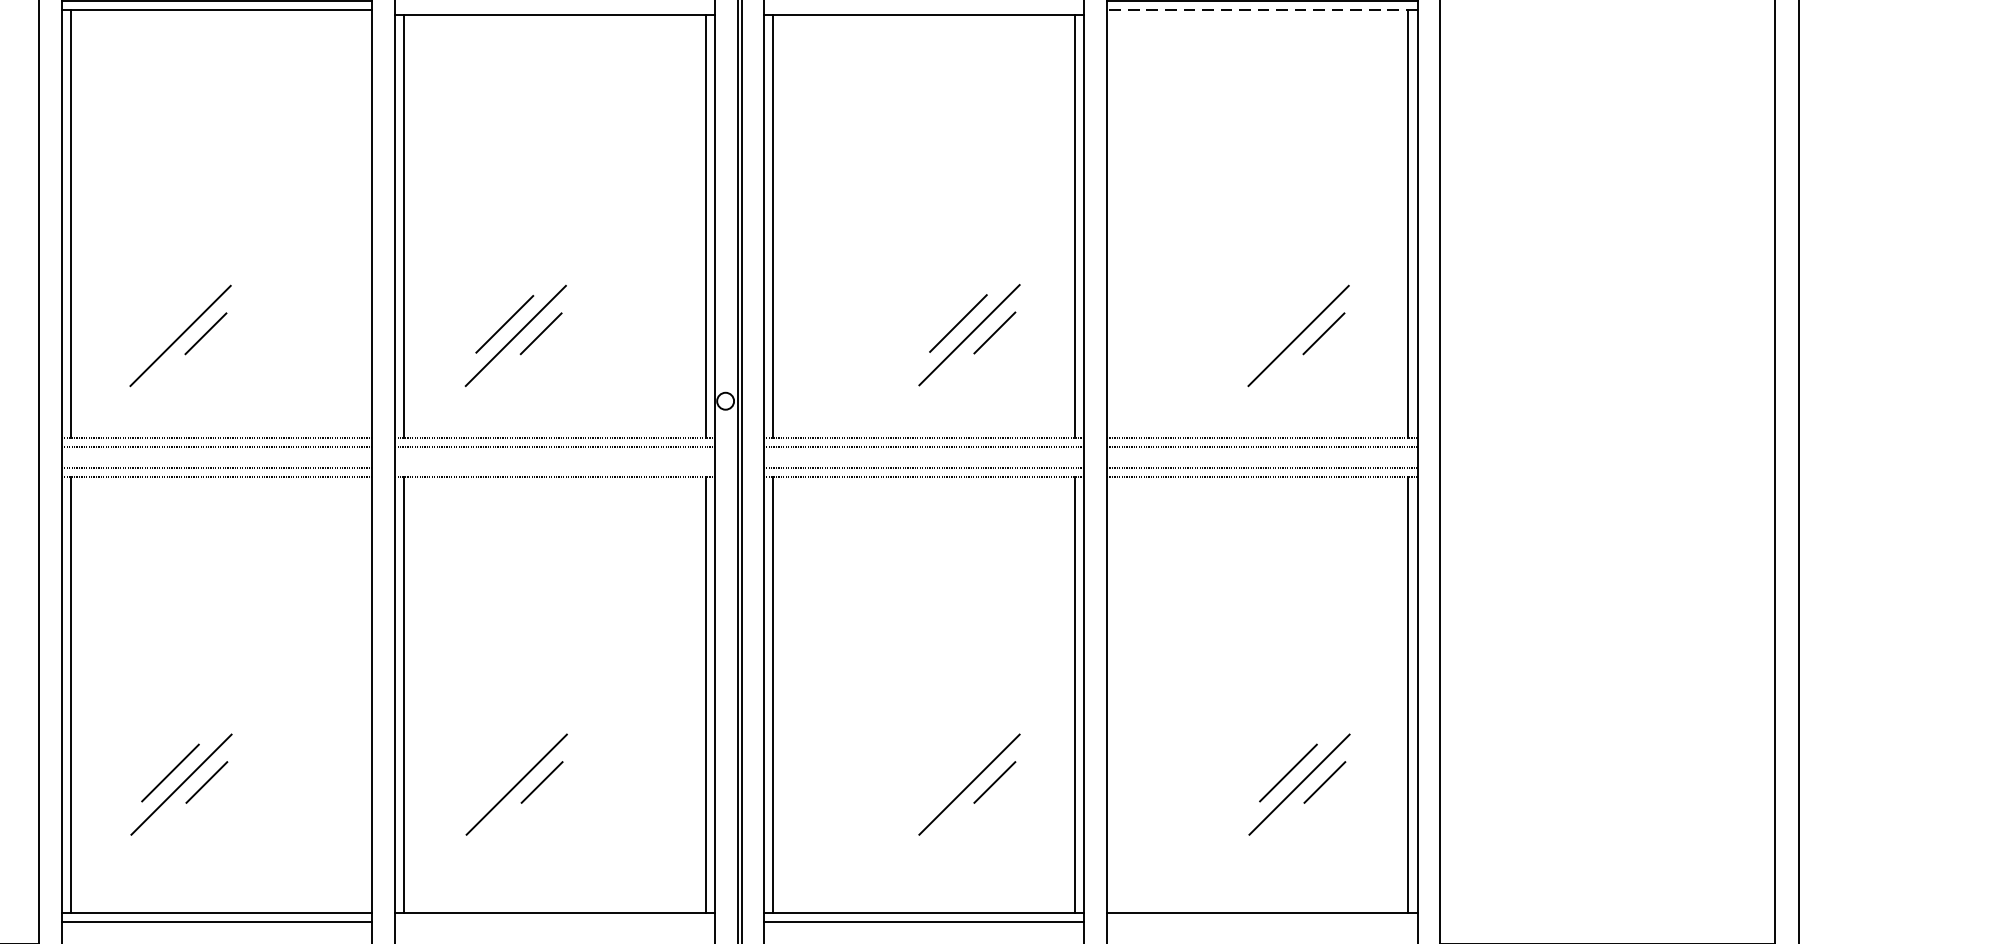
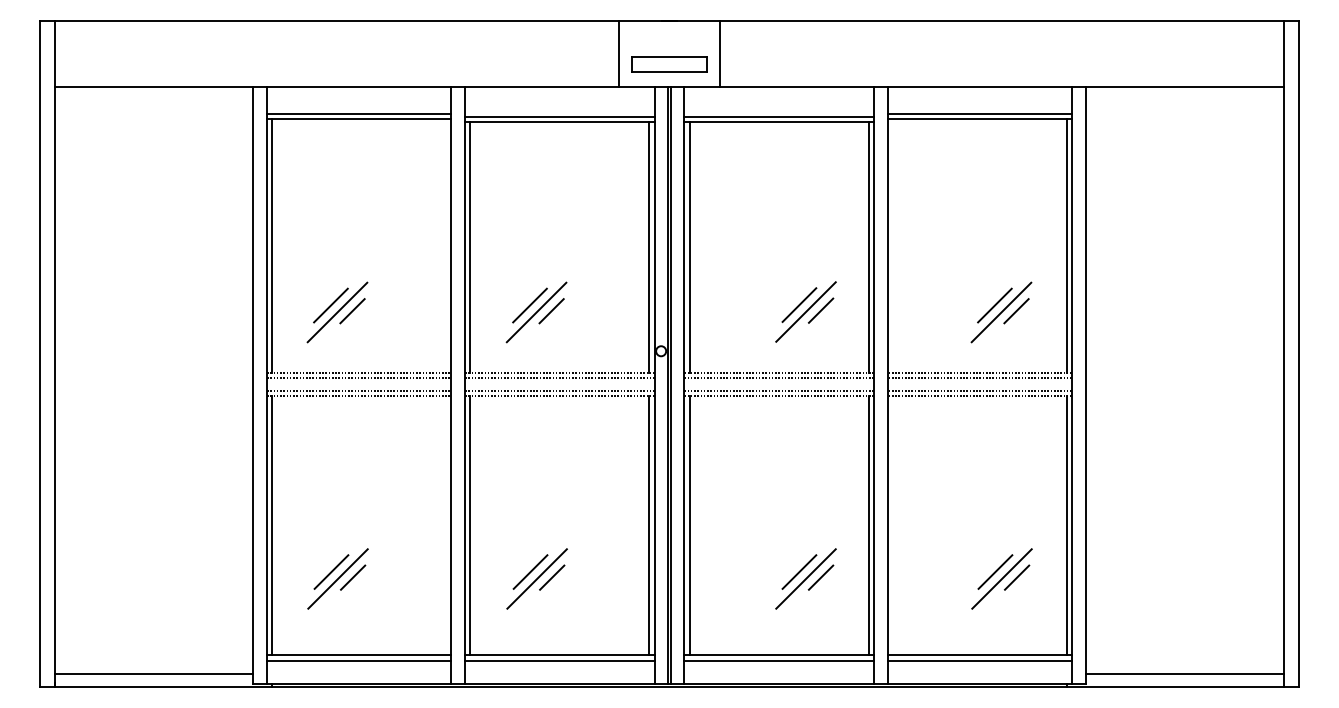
line: (554, 5) -> (559, 116), added
line: (924, 5) -> (779, 116), added
line: (1261, 9) -> (979, 118), dashed -> solid
line: (168, 324) -> (330, 305), added
line: (1286, 324) -> (994, 305), added
line: (554, 467) -> (559, 390), added
line: (505, 772) -> (530, 571), added
line: (958, 772) -> (799, 571), added
line: (554, 921) -> (559, 660), added
line: (1261, 921) -> (979, 660), added

